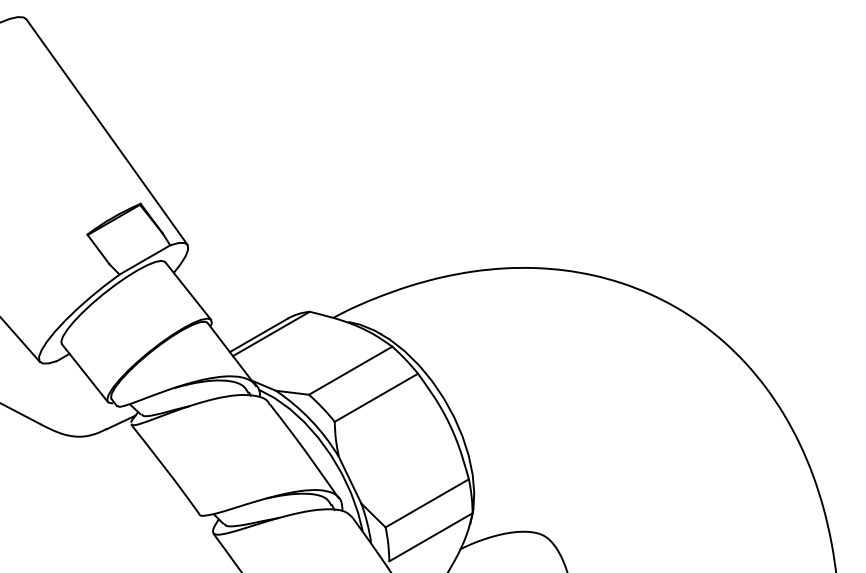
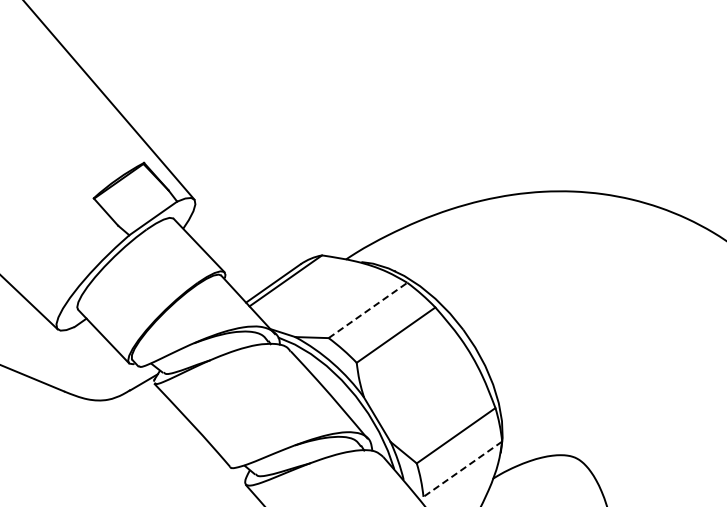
line: (351, 370) -> (368, 310), solid -> dashed
line: (430, 537) -> (462, 469), solid -> dashed

